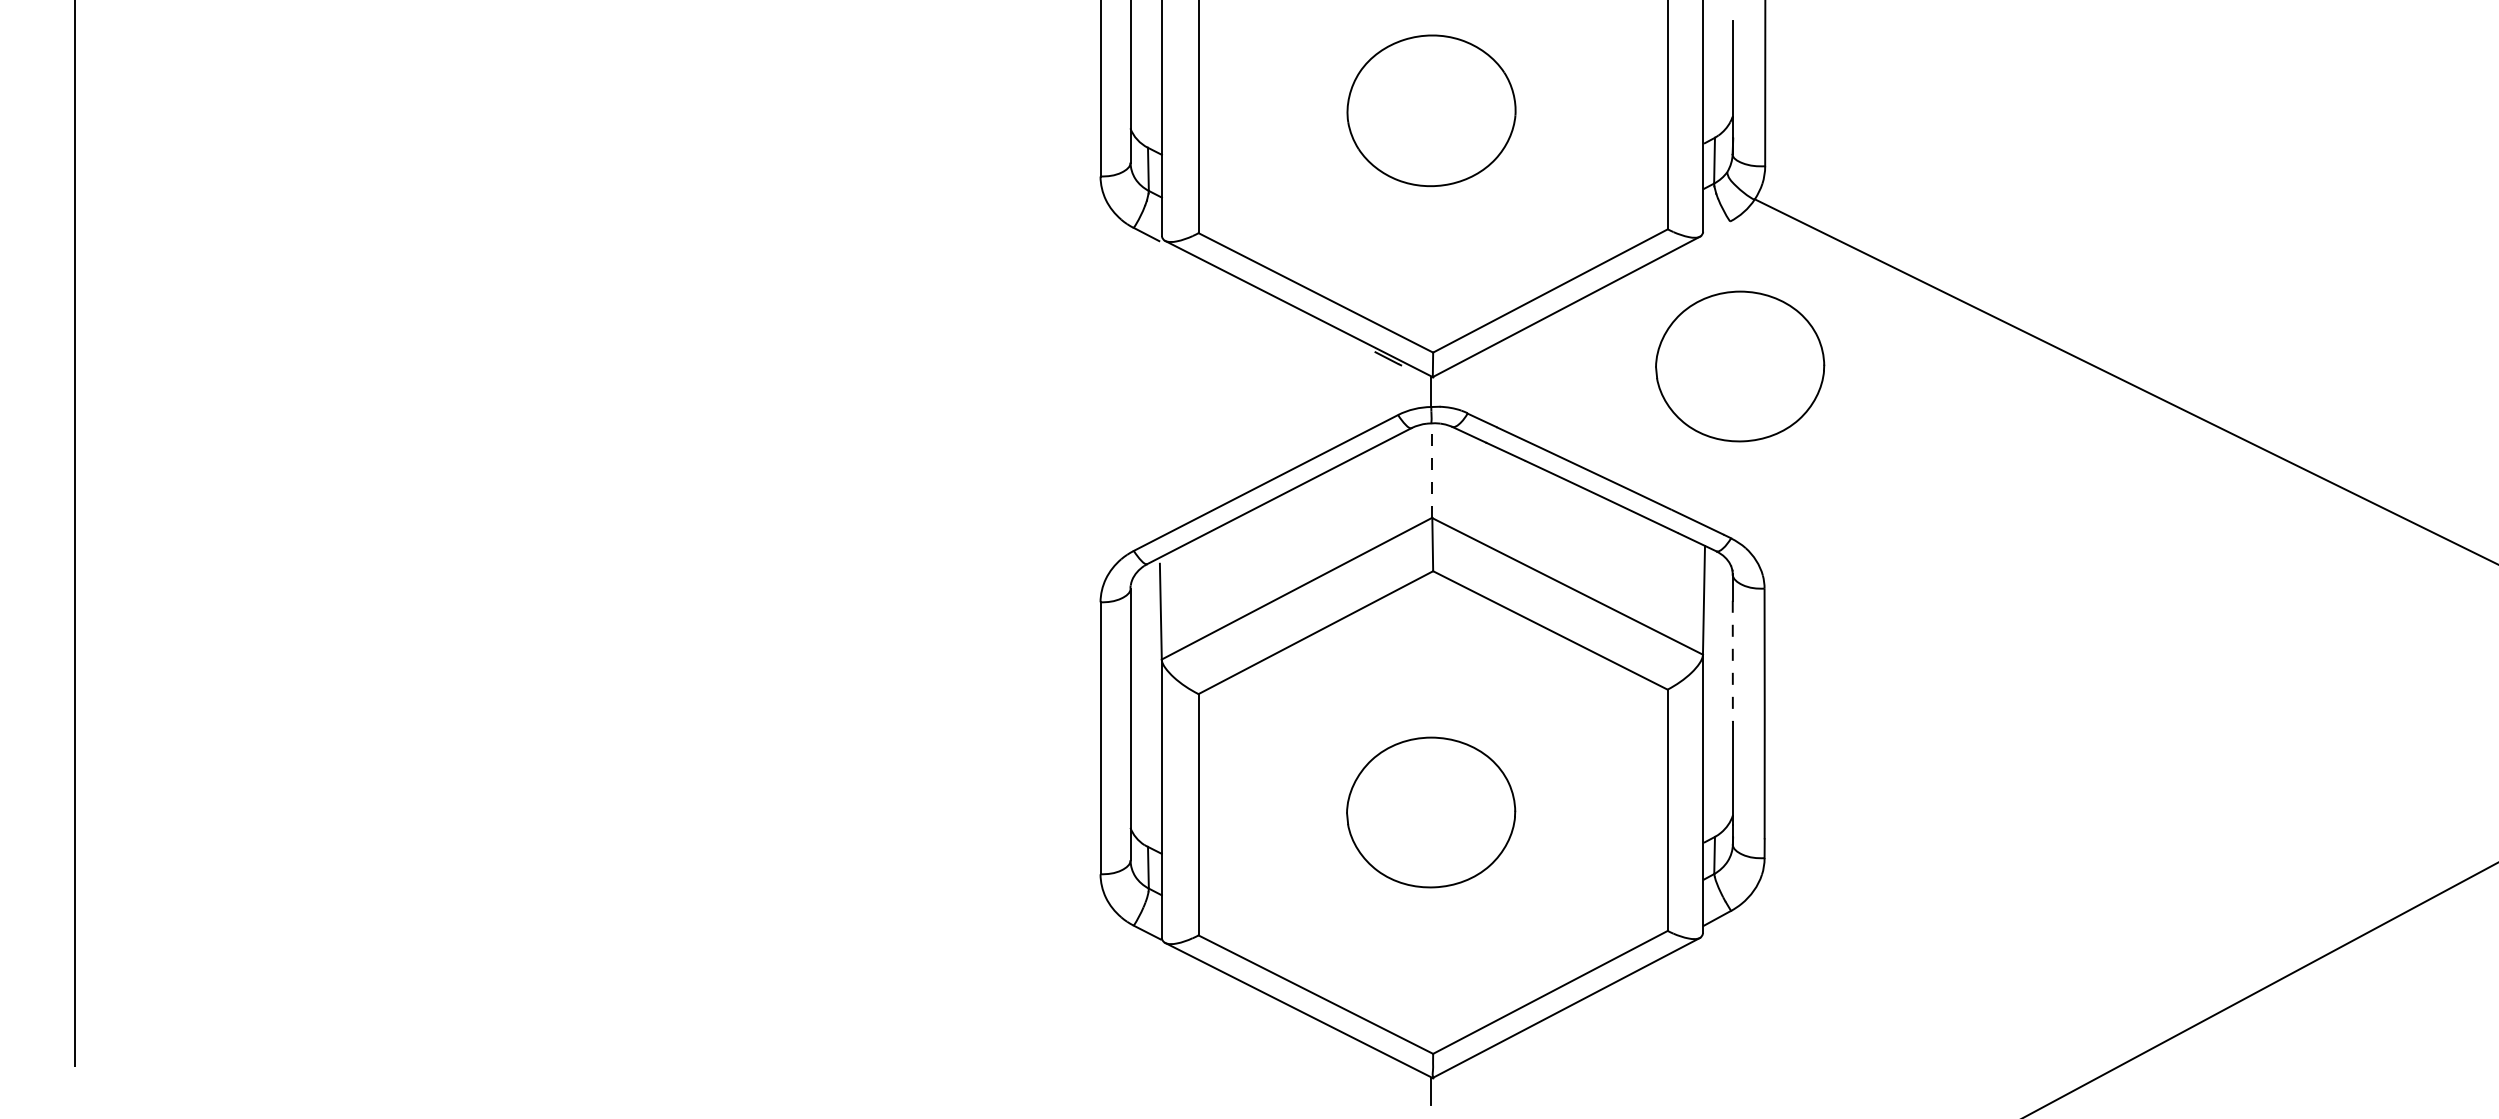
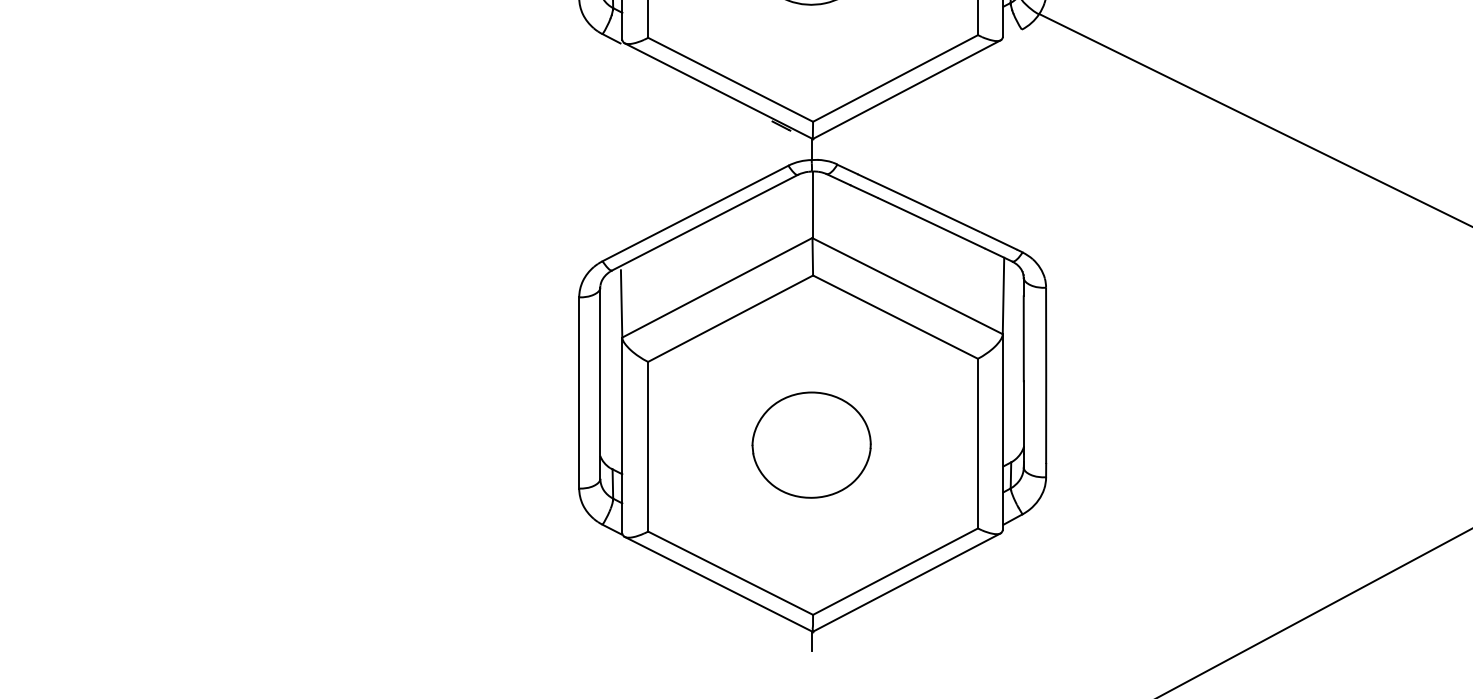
part: (1740, 366) -> (1029, 131), removed
line: (1432, 470) -> (812, 204), dashed -> solid
line: (1732, 661) -> (1023, 338), dashed -> solid

